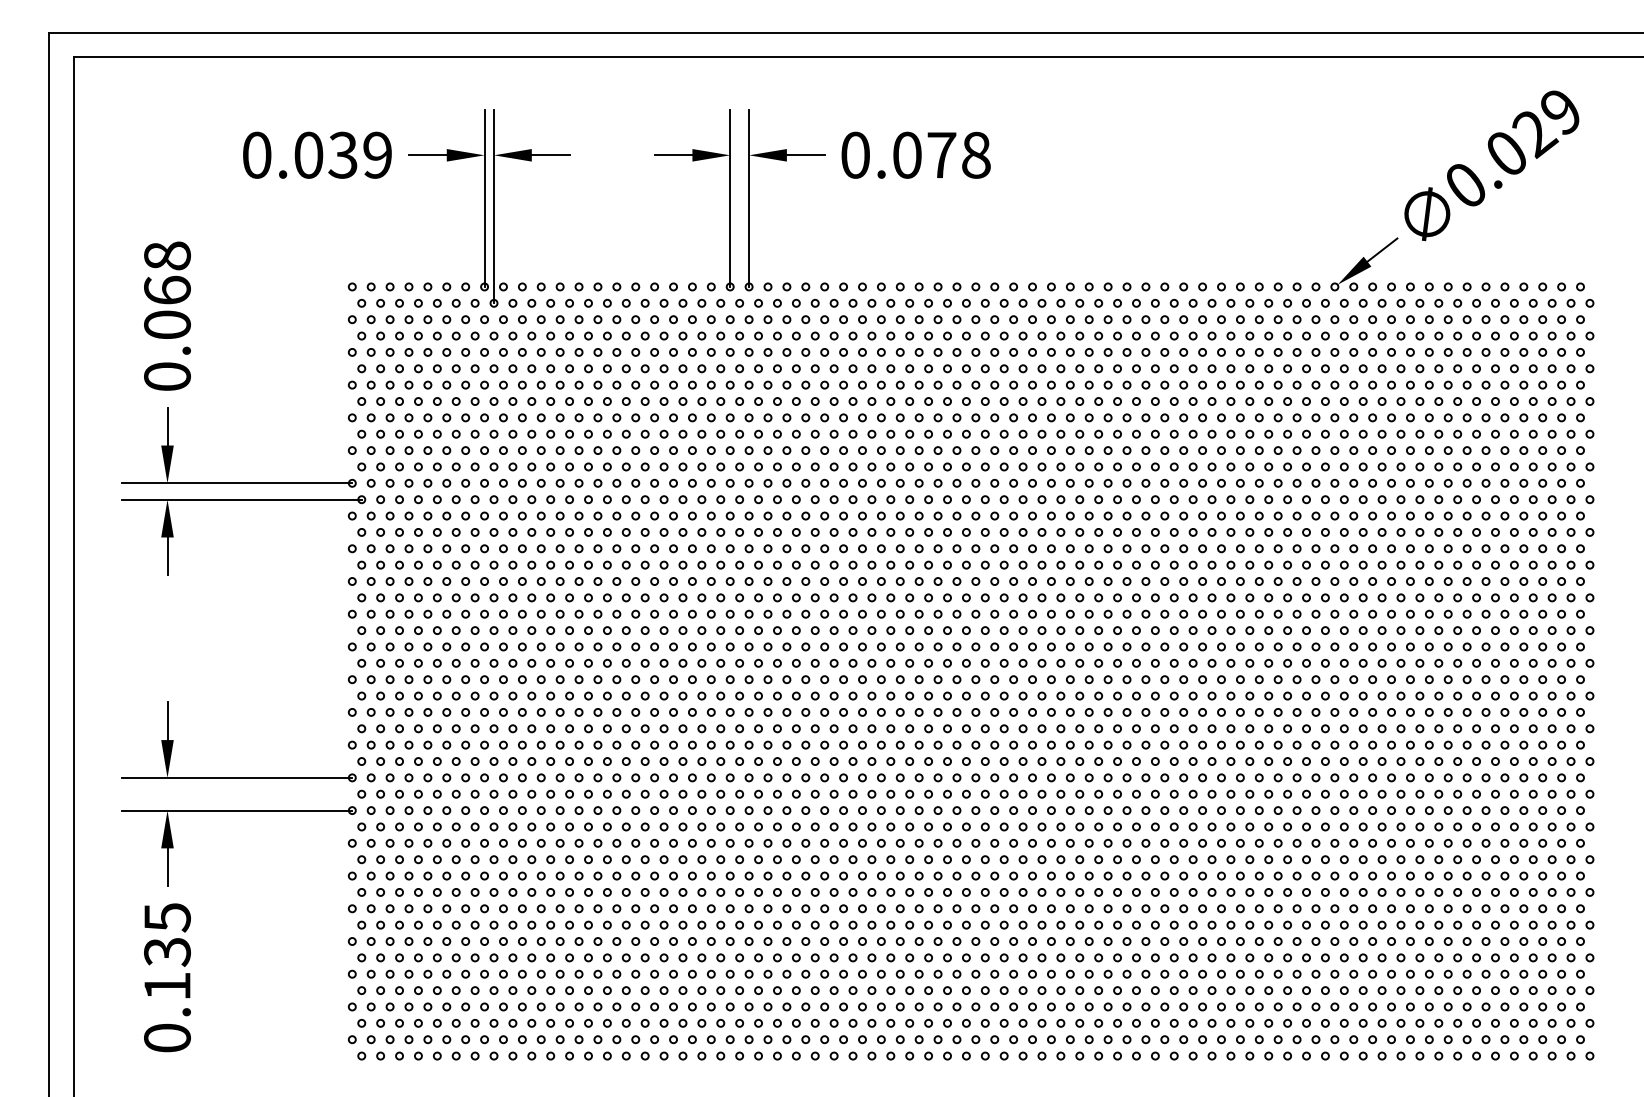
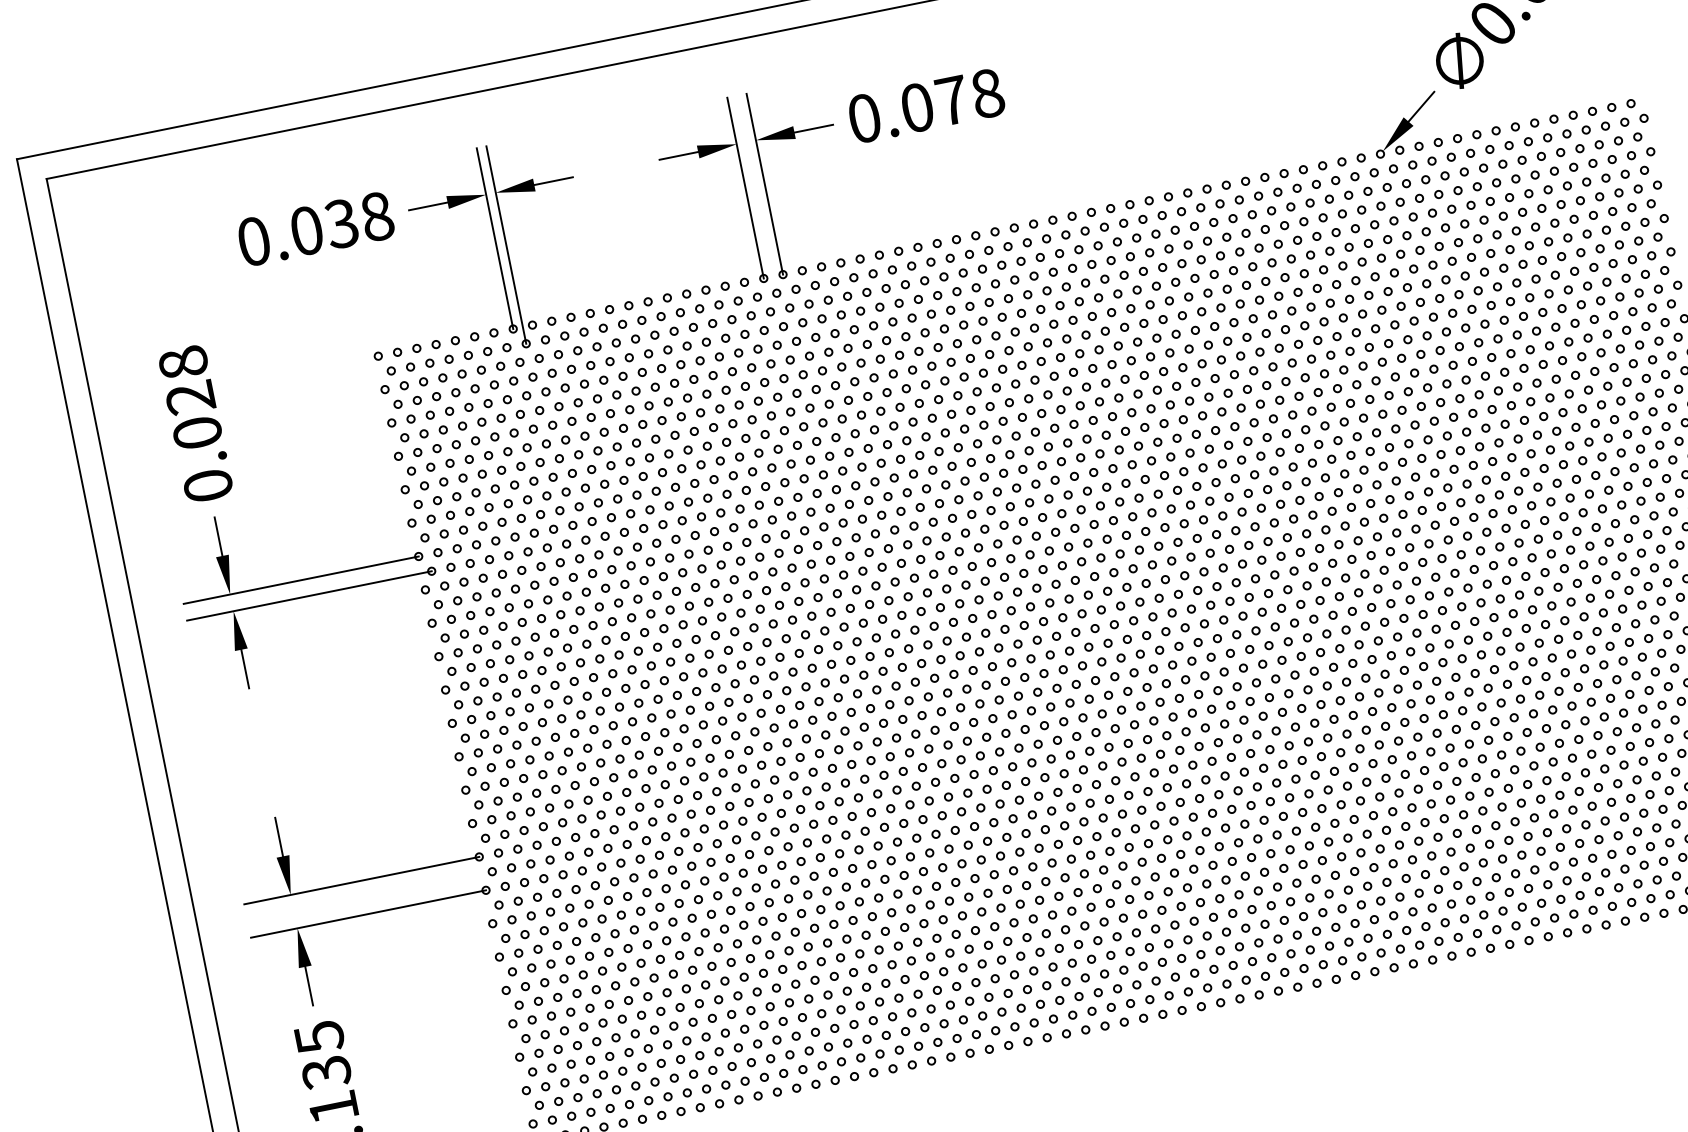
text: (377, 154) -> (376, 215), 0.039 -> 0.038
text: (167, 289) -> (190, 396), 0.068 -> 0.028

